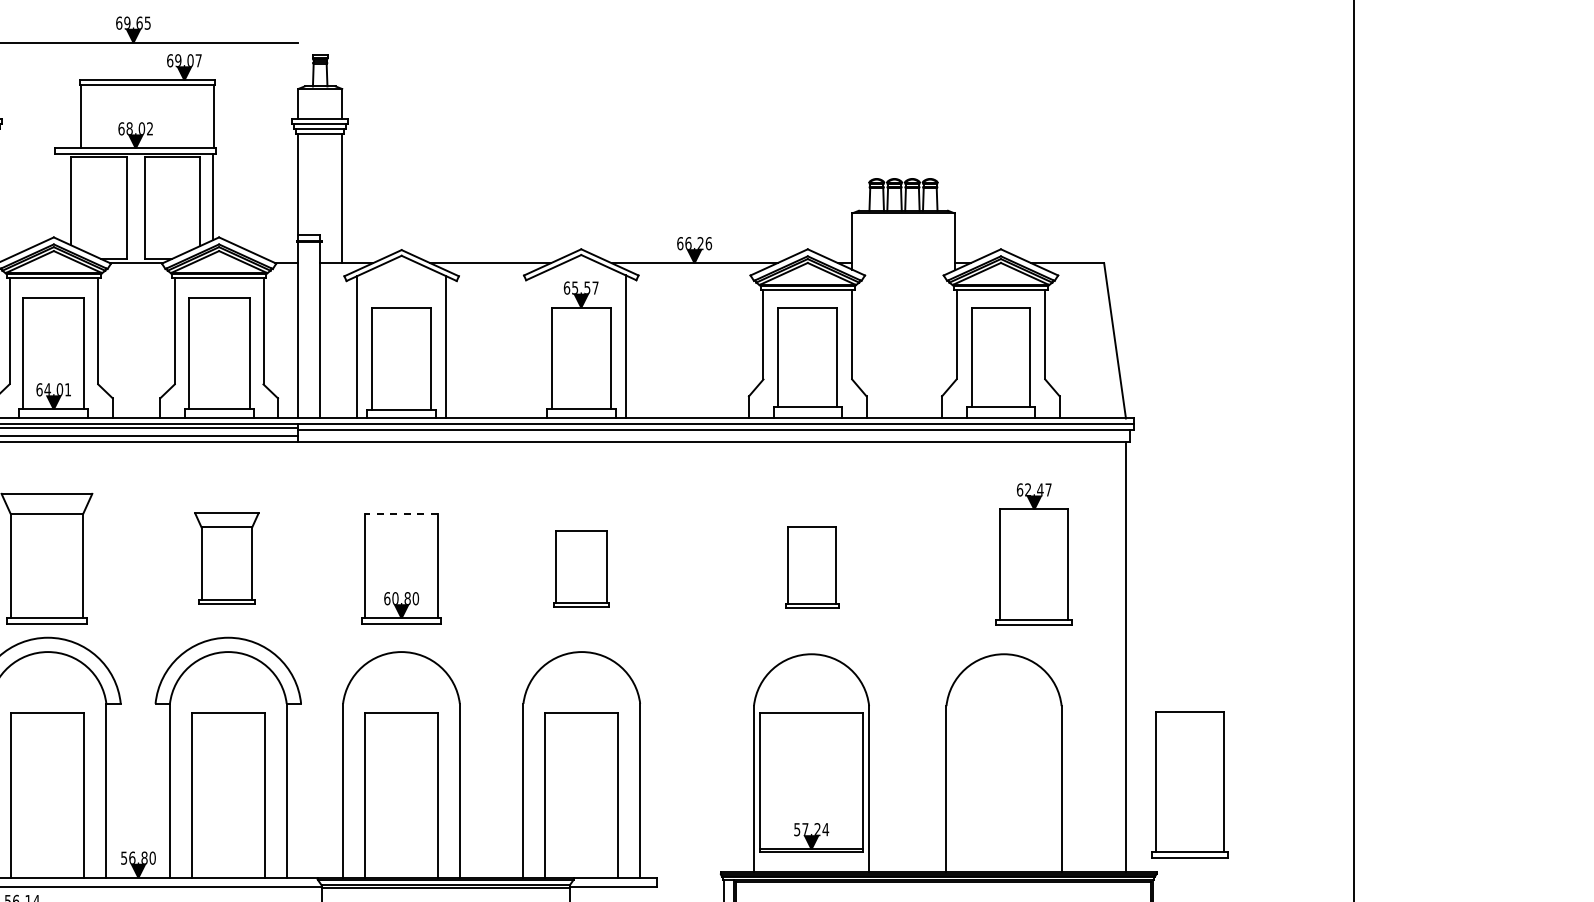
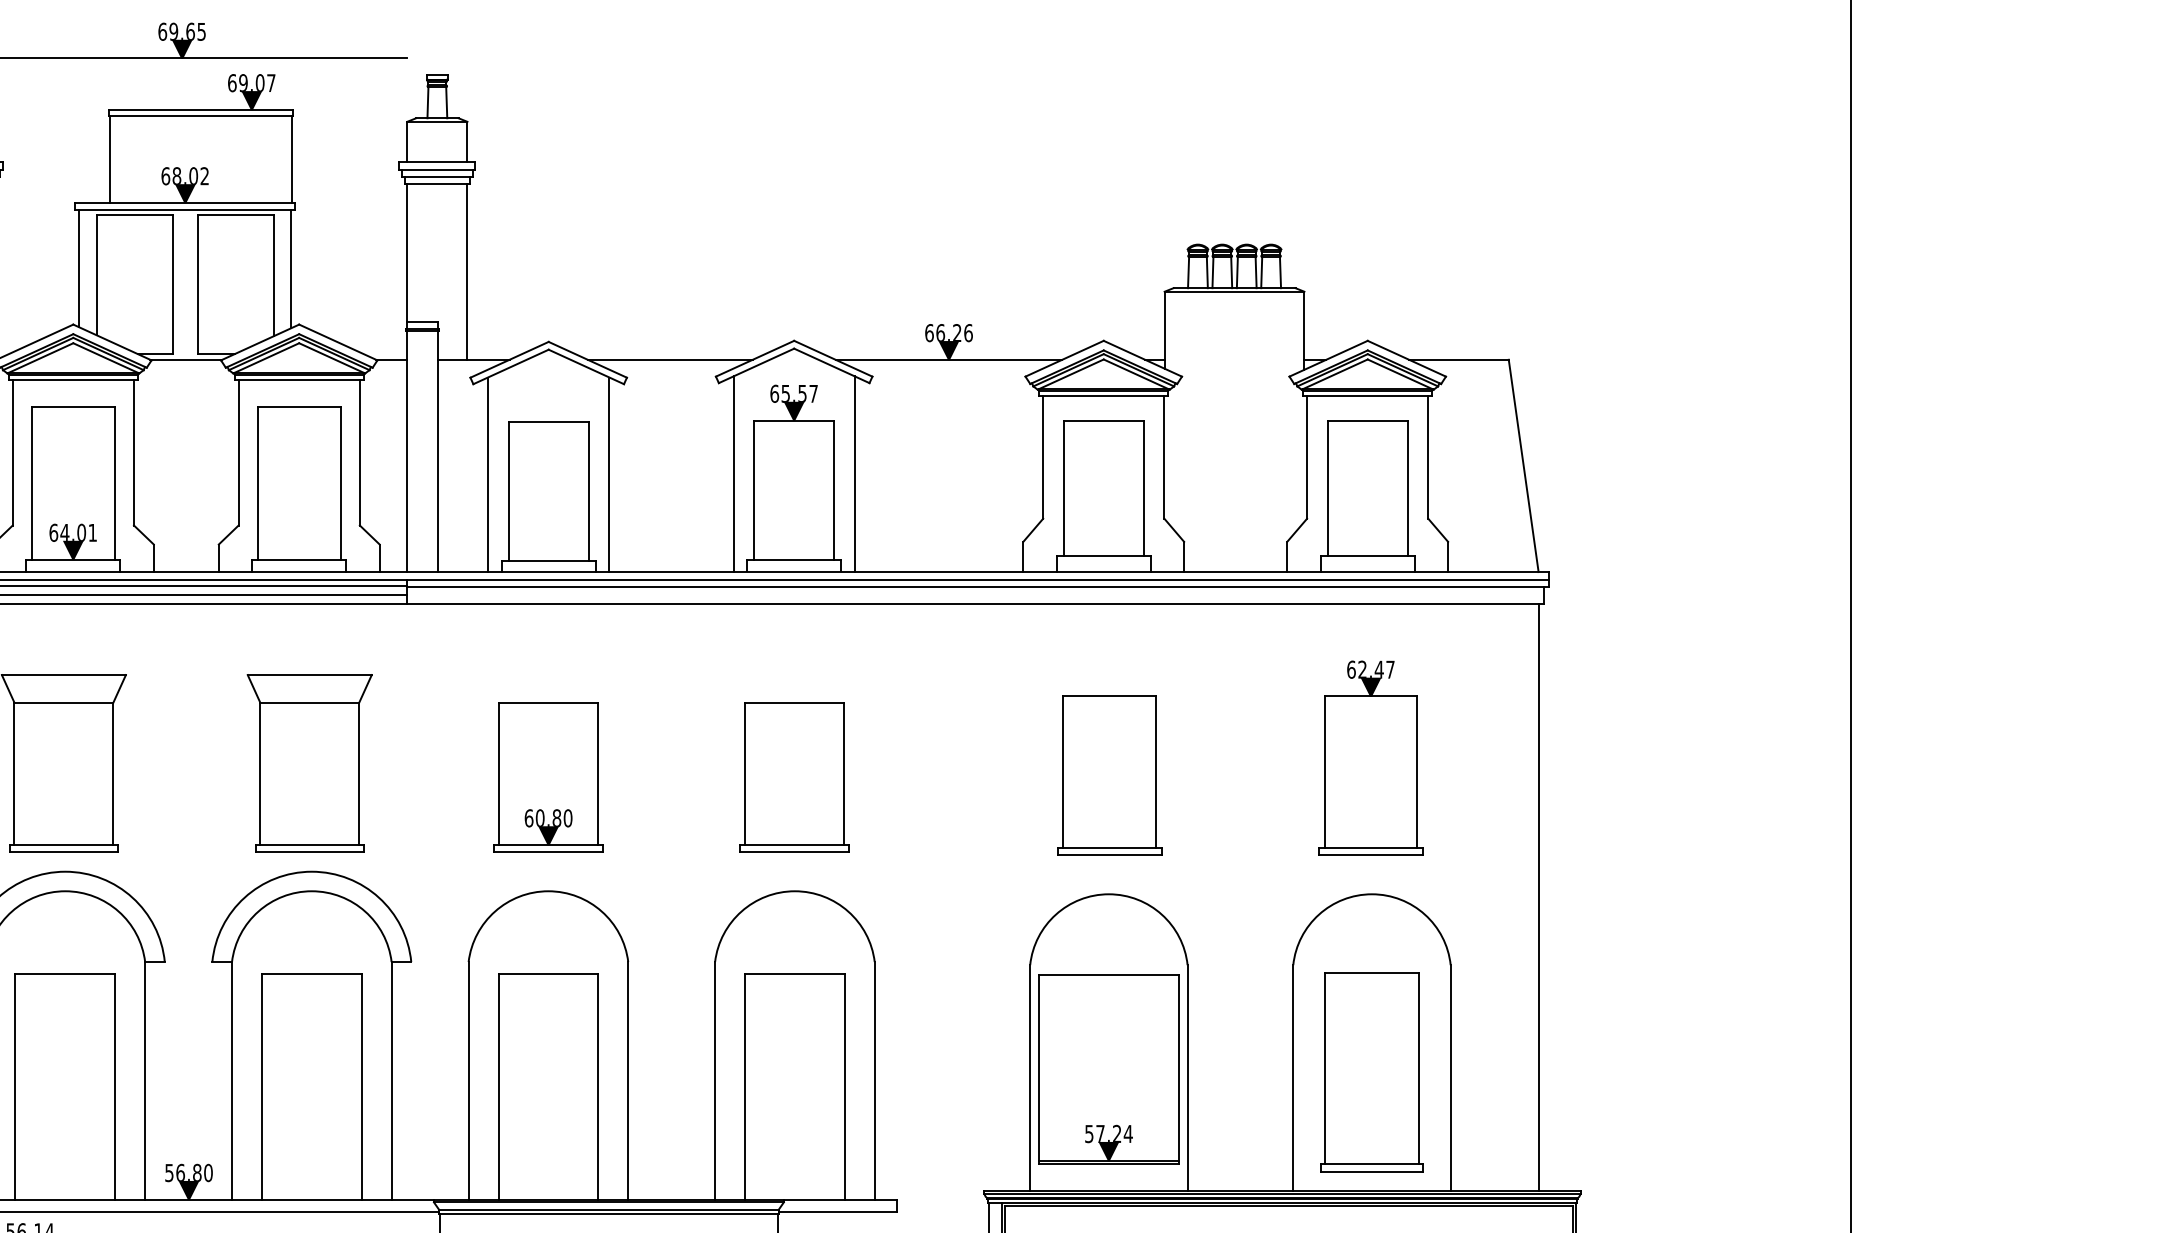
line: (58, 196) -> (79, 268), added
line: (536, 346) -> (732, 473), added
line: (401, 514) -> (548, 703), dashed -> solid
part: (1033, 554) -> (1369, 757), moved
part: (226, 558) -> (309, 763), size x1.43
part: (811, 566) -> (1108, 774), size x1.43
part: (581, 568) -> (794, 777), size x1.43
part: (1189, 784) -> (1371, 1072), moved

